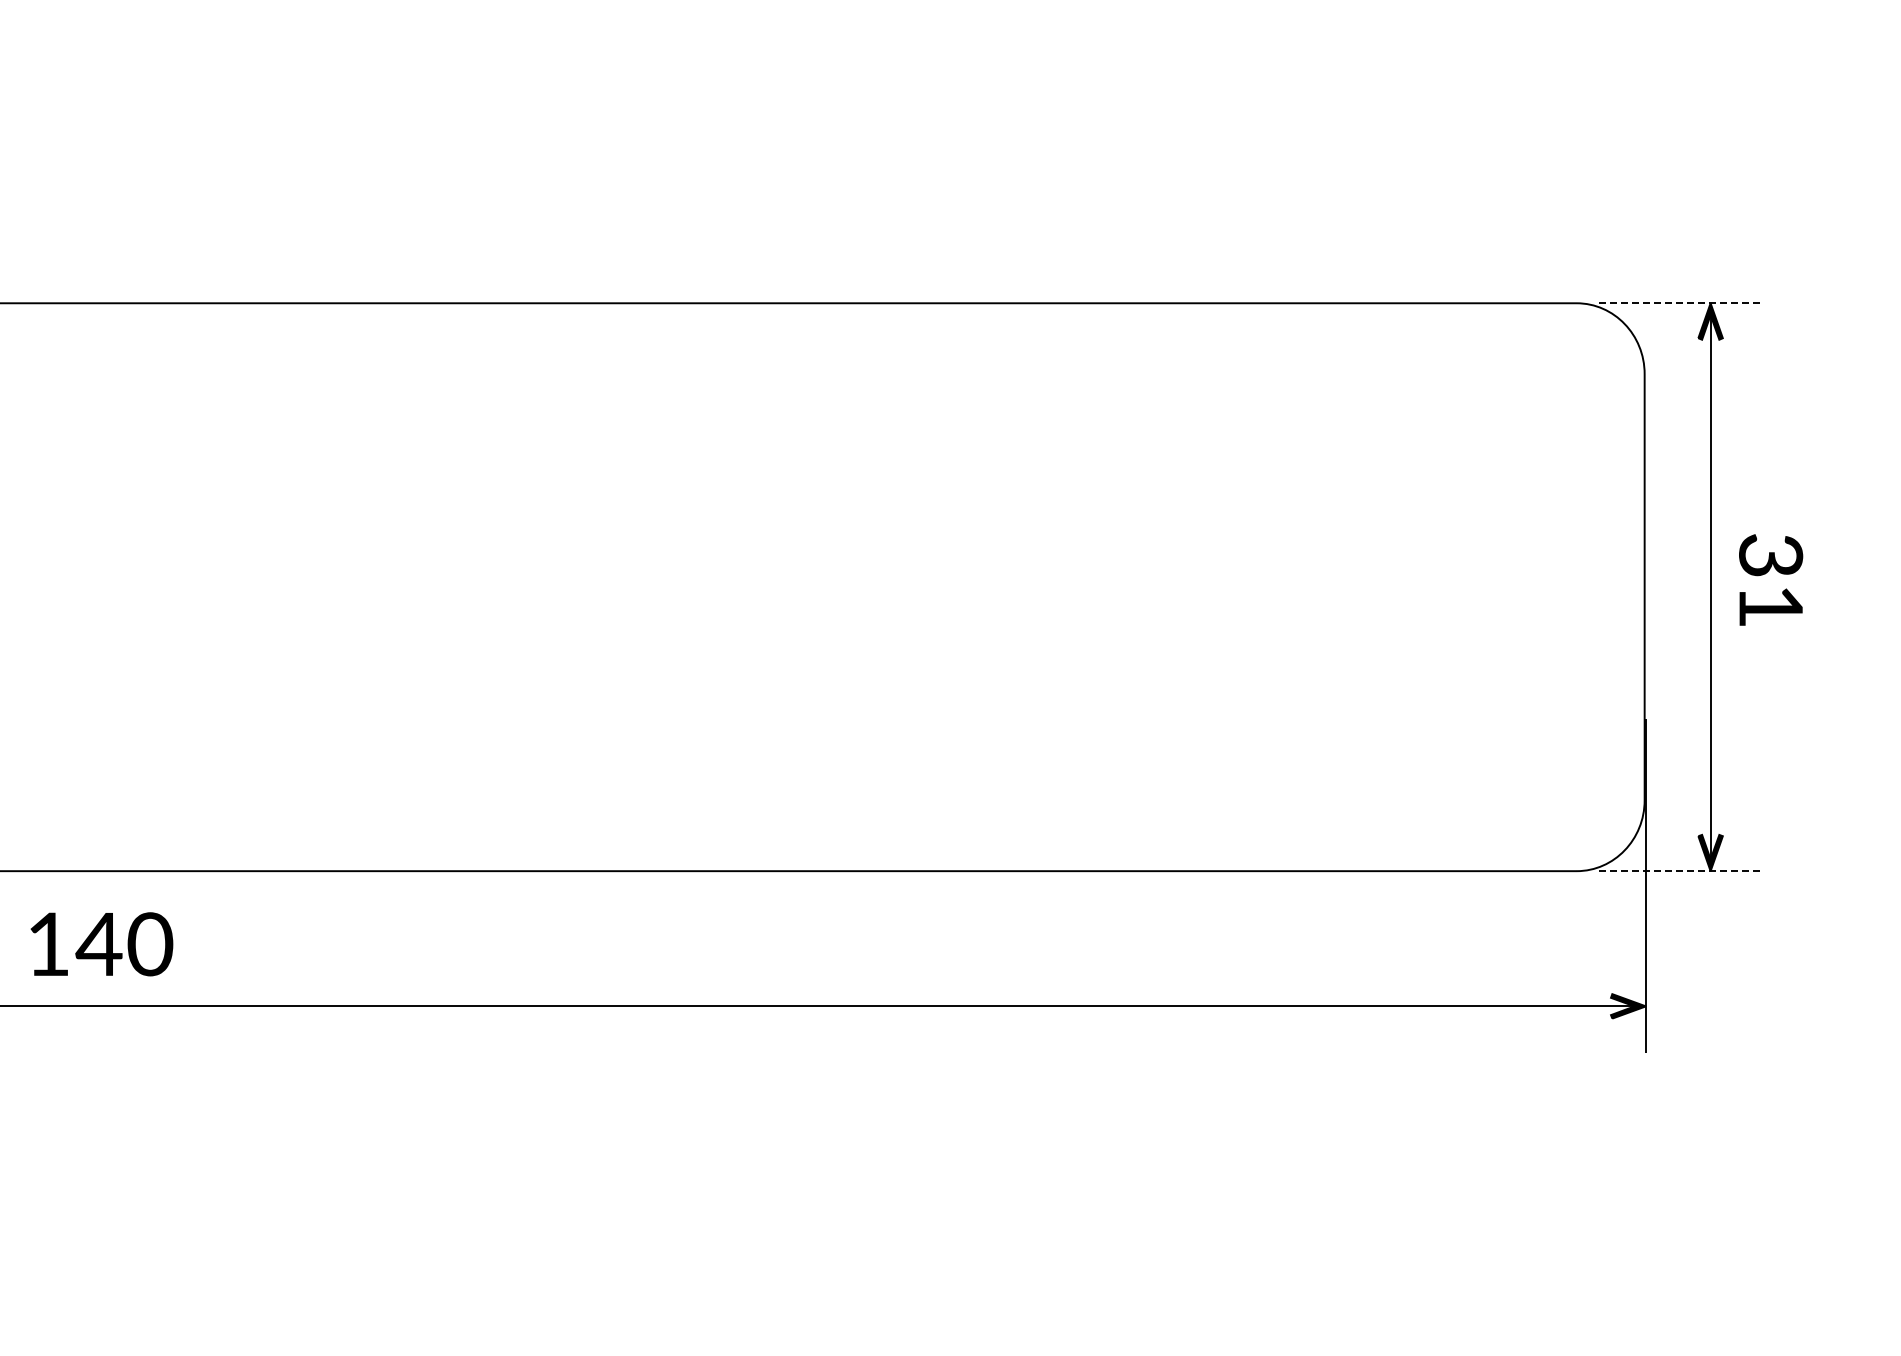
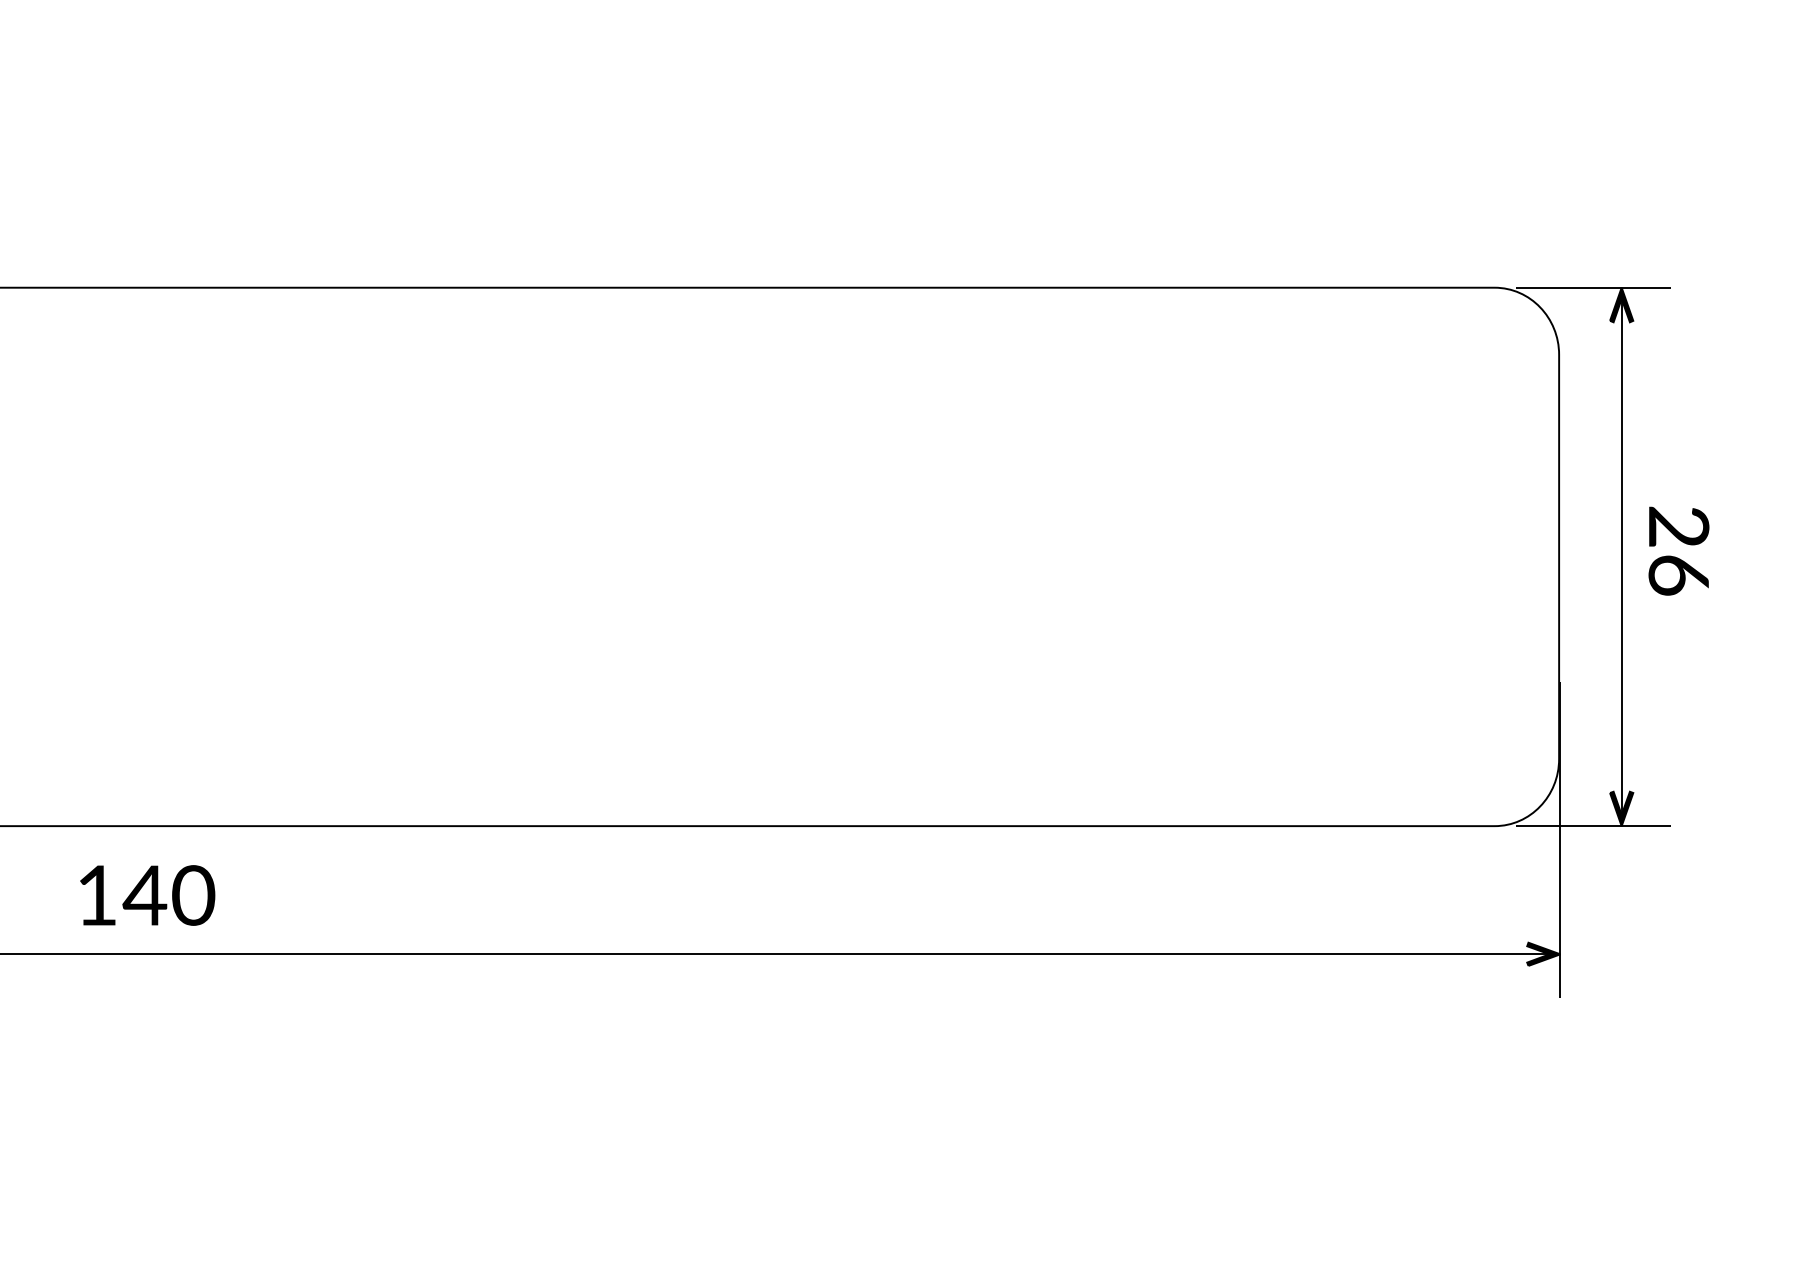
line: (1681, 303) -> (1594, 287), dashed -> solid
text: (1770, 581) -> (1678, 551), 31 -> 26
line: (1681, 871) -> (1594, 826), dashed -> solid
text: (101, 944) -> (147, 895), moved

